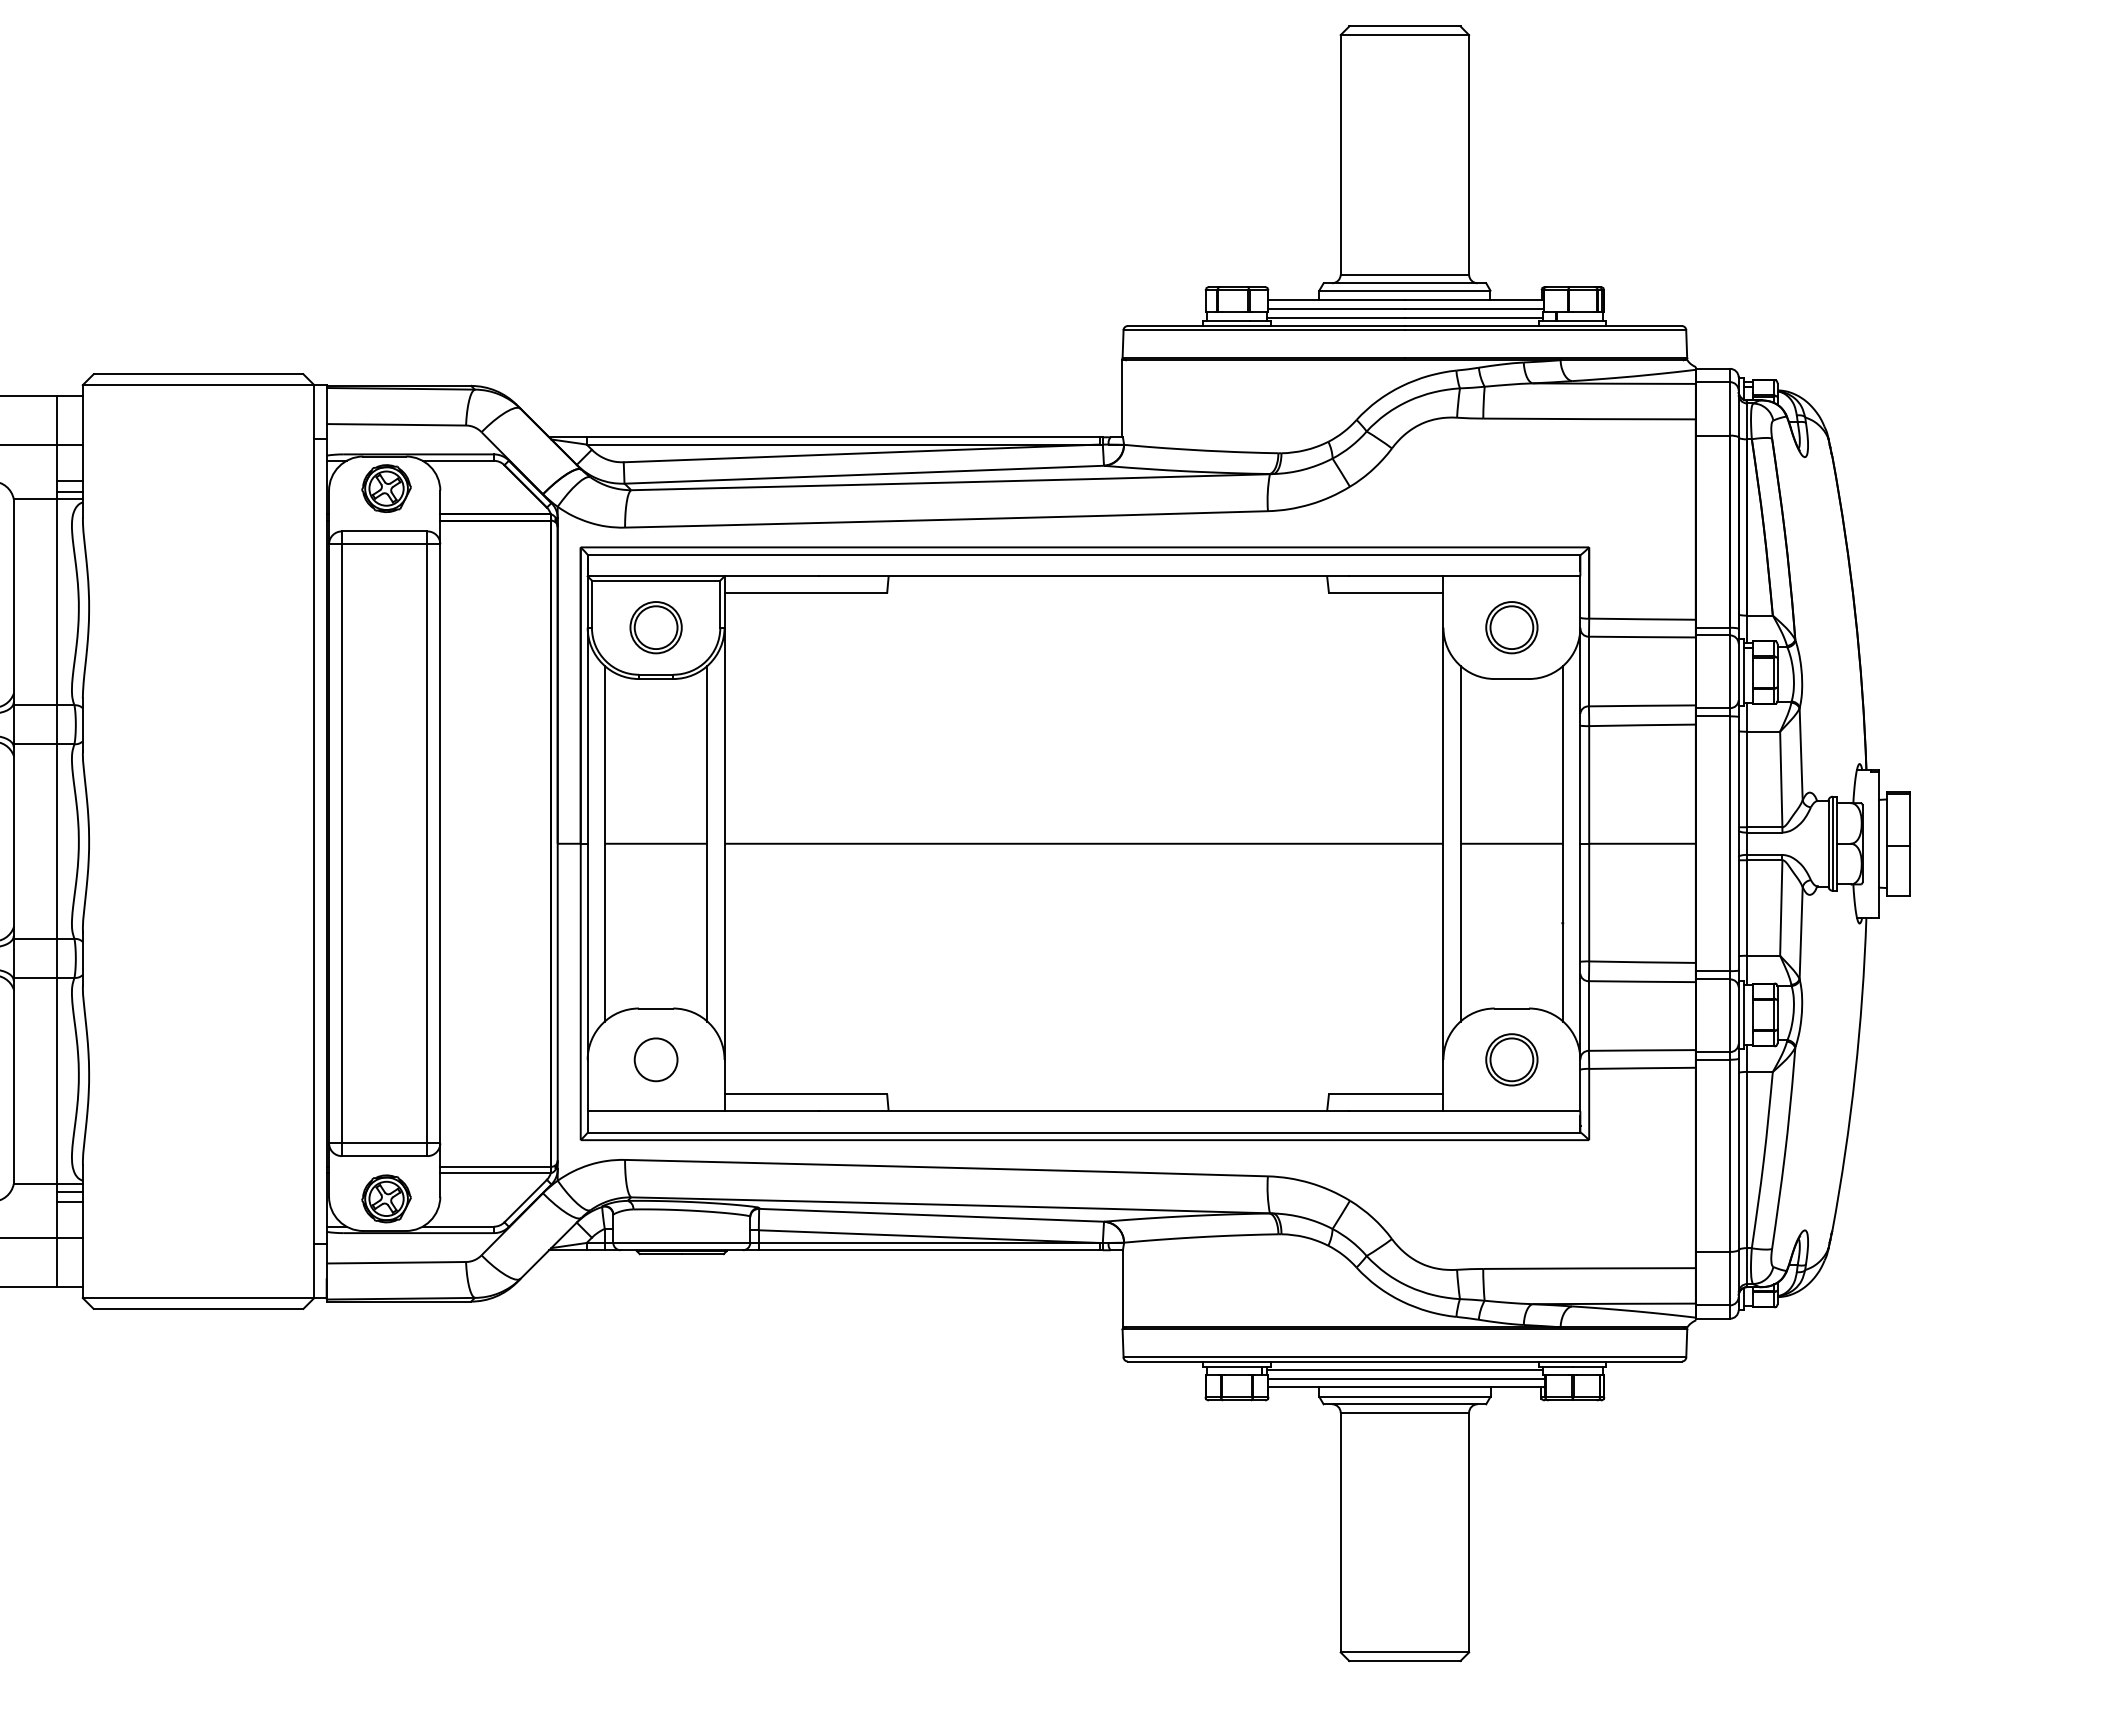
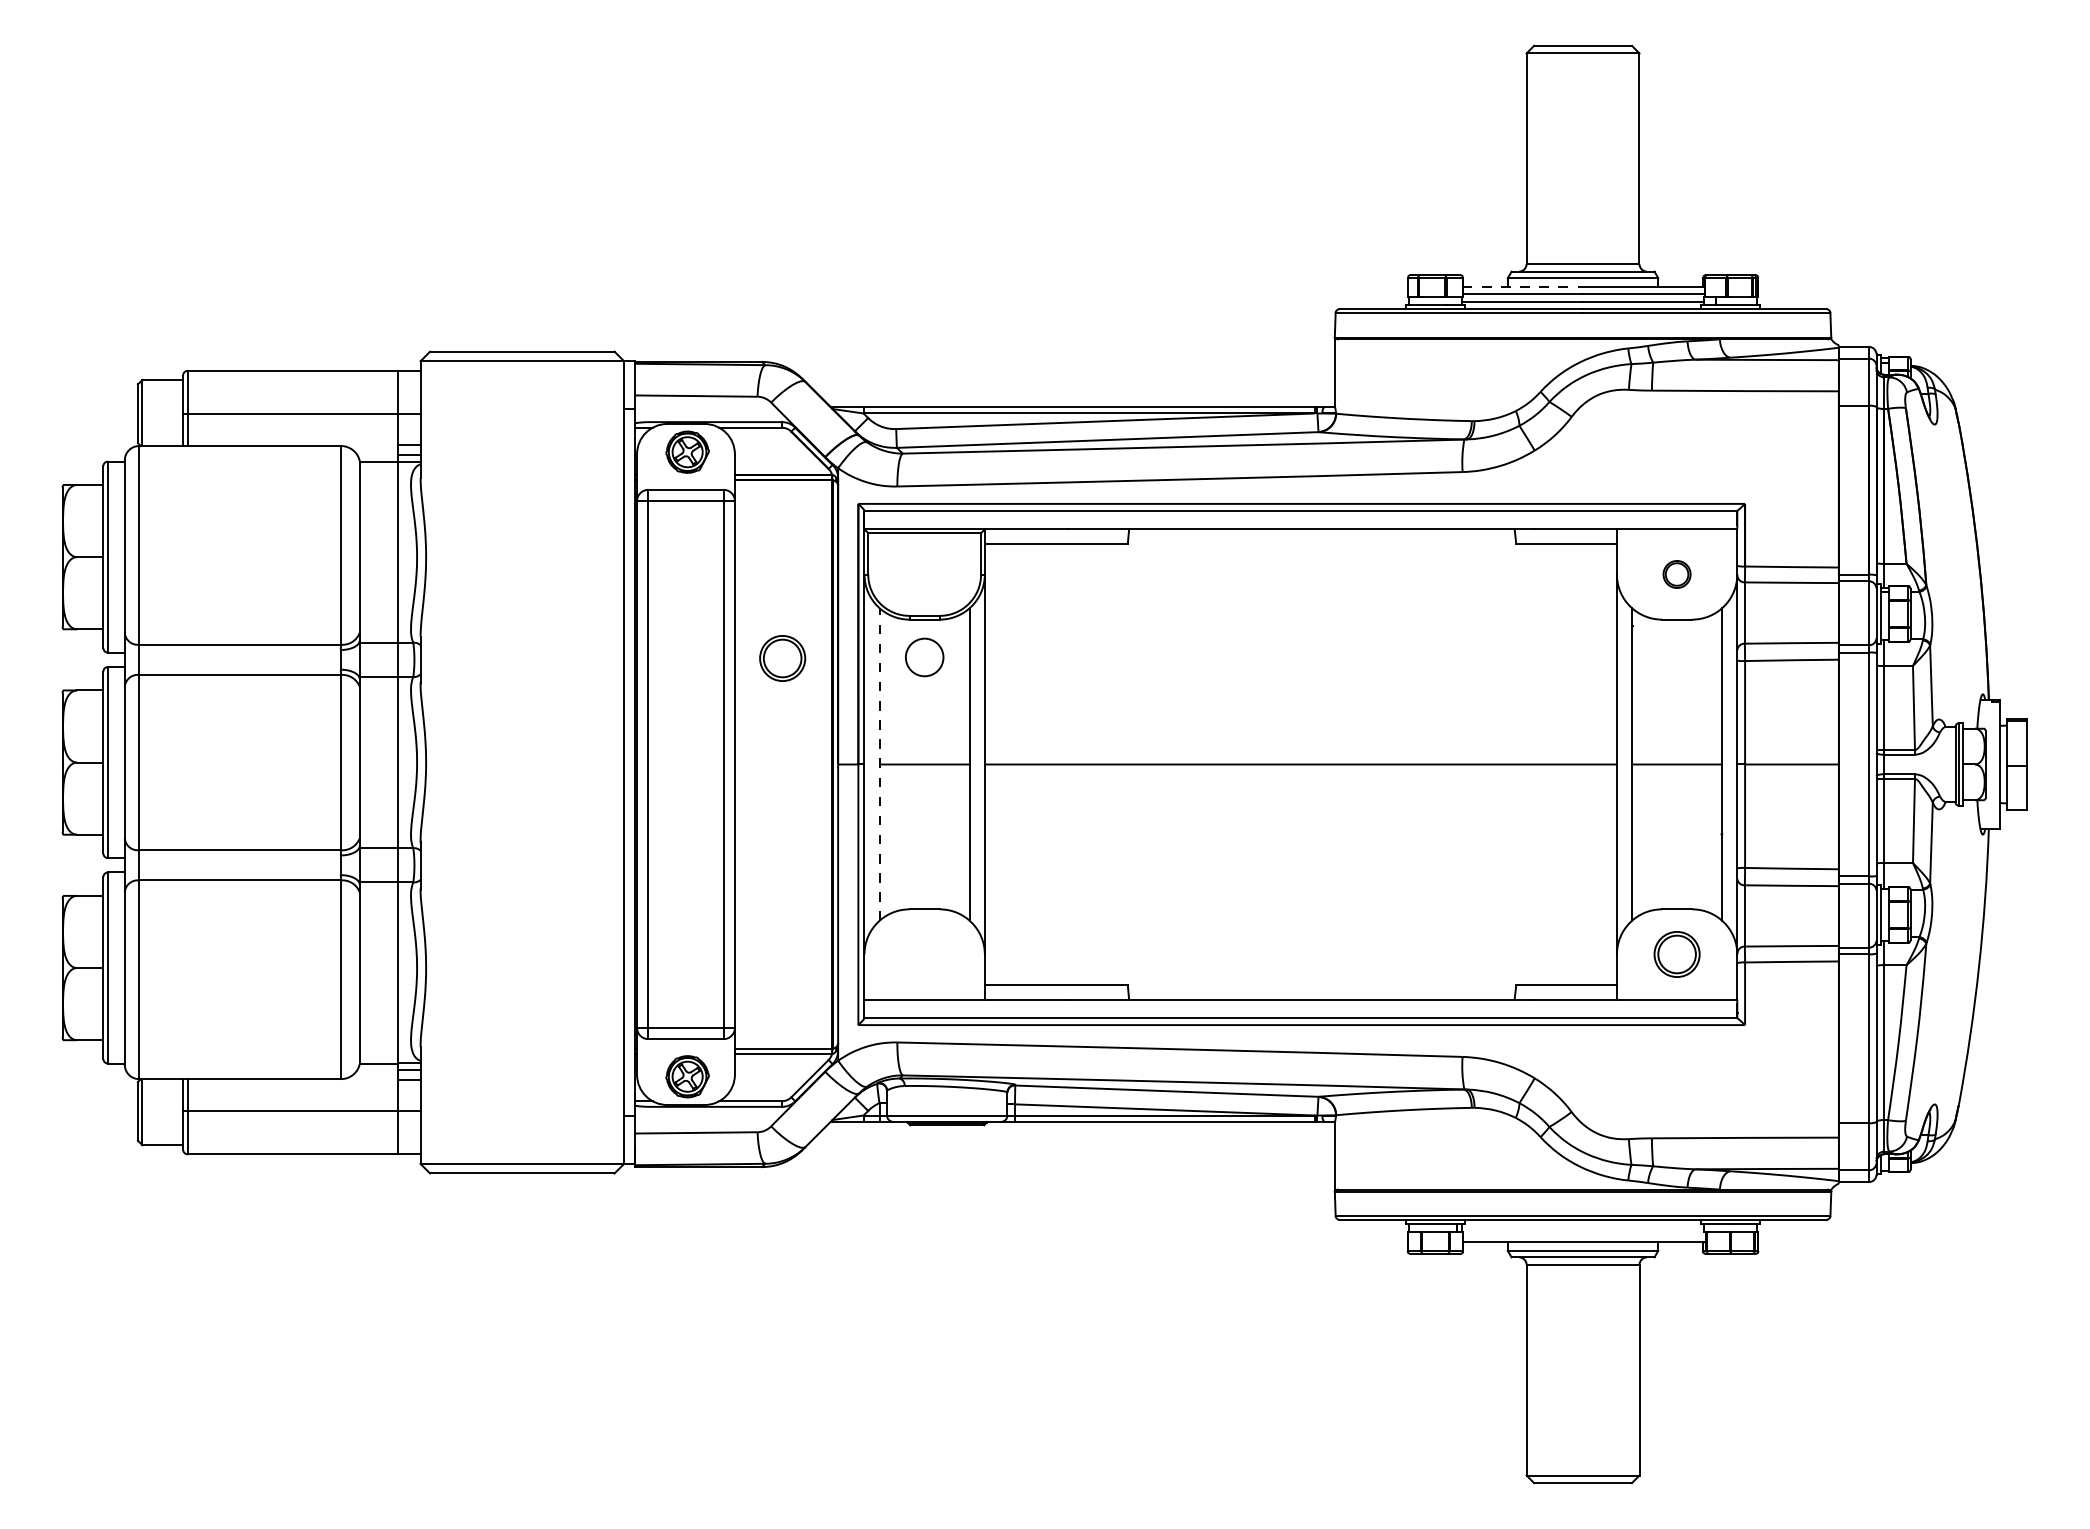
line: (1337, 300) -> (1523, 286), solid -> dashed
part: (655, 627) -> (782, 658), moved
part: (1511, 627) -> (1676, 574), size x0.6
line: (604, 843) -> (879, 764), solid -> dashed
circle: (655, 1059) -> (924, 657), moved
line: (1404, 1370) -> (1582, 1227), removed
line: (1406, 1378) -> (1584, 1234), removed

